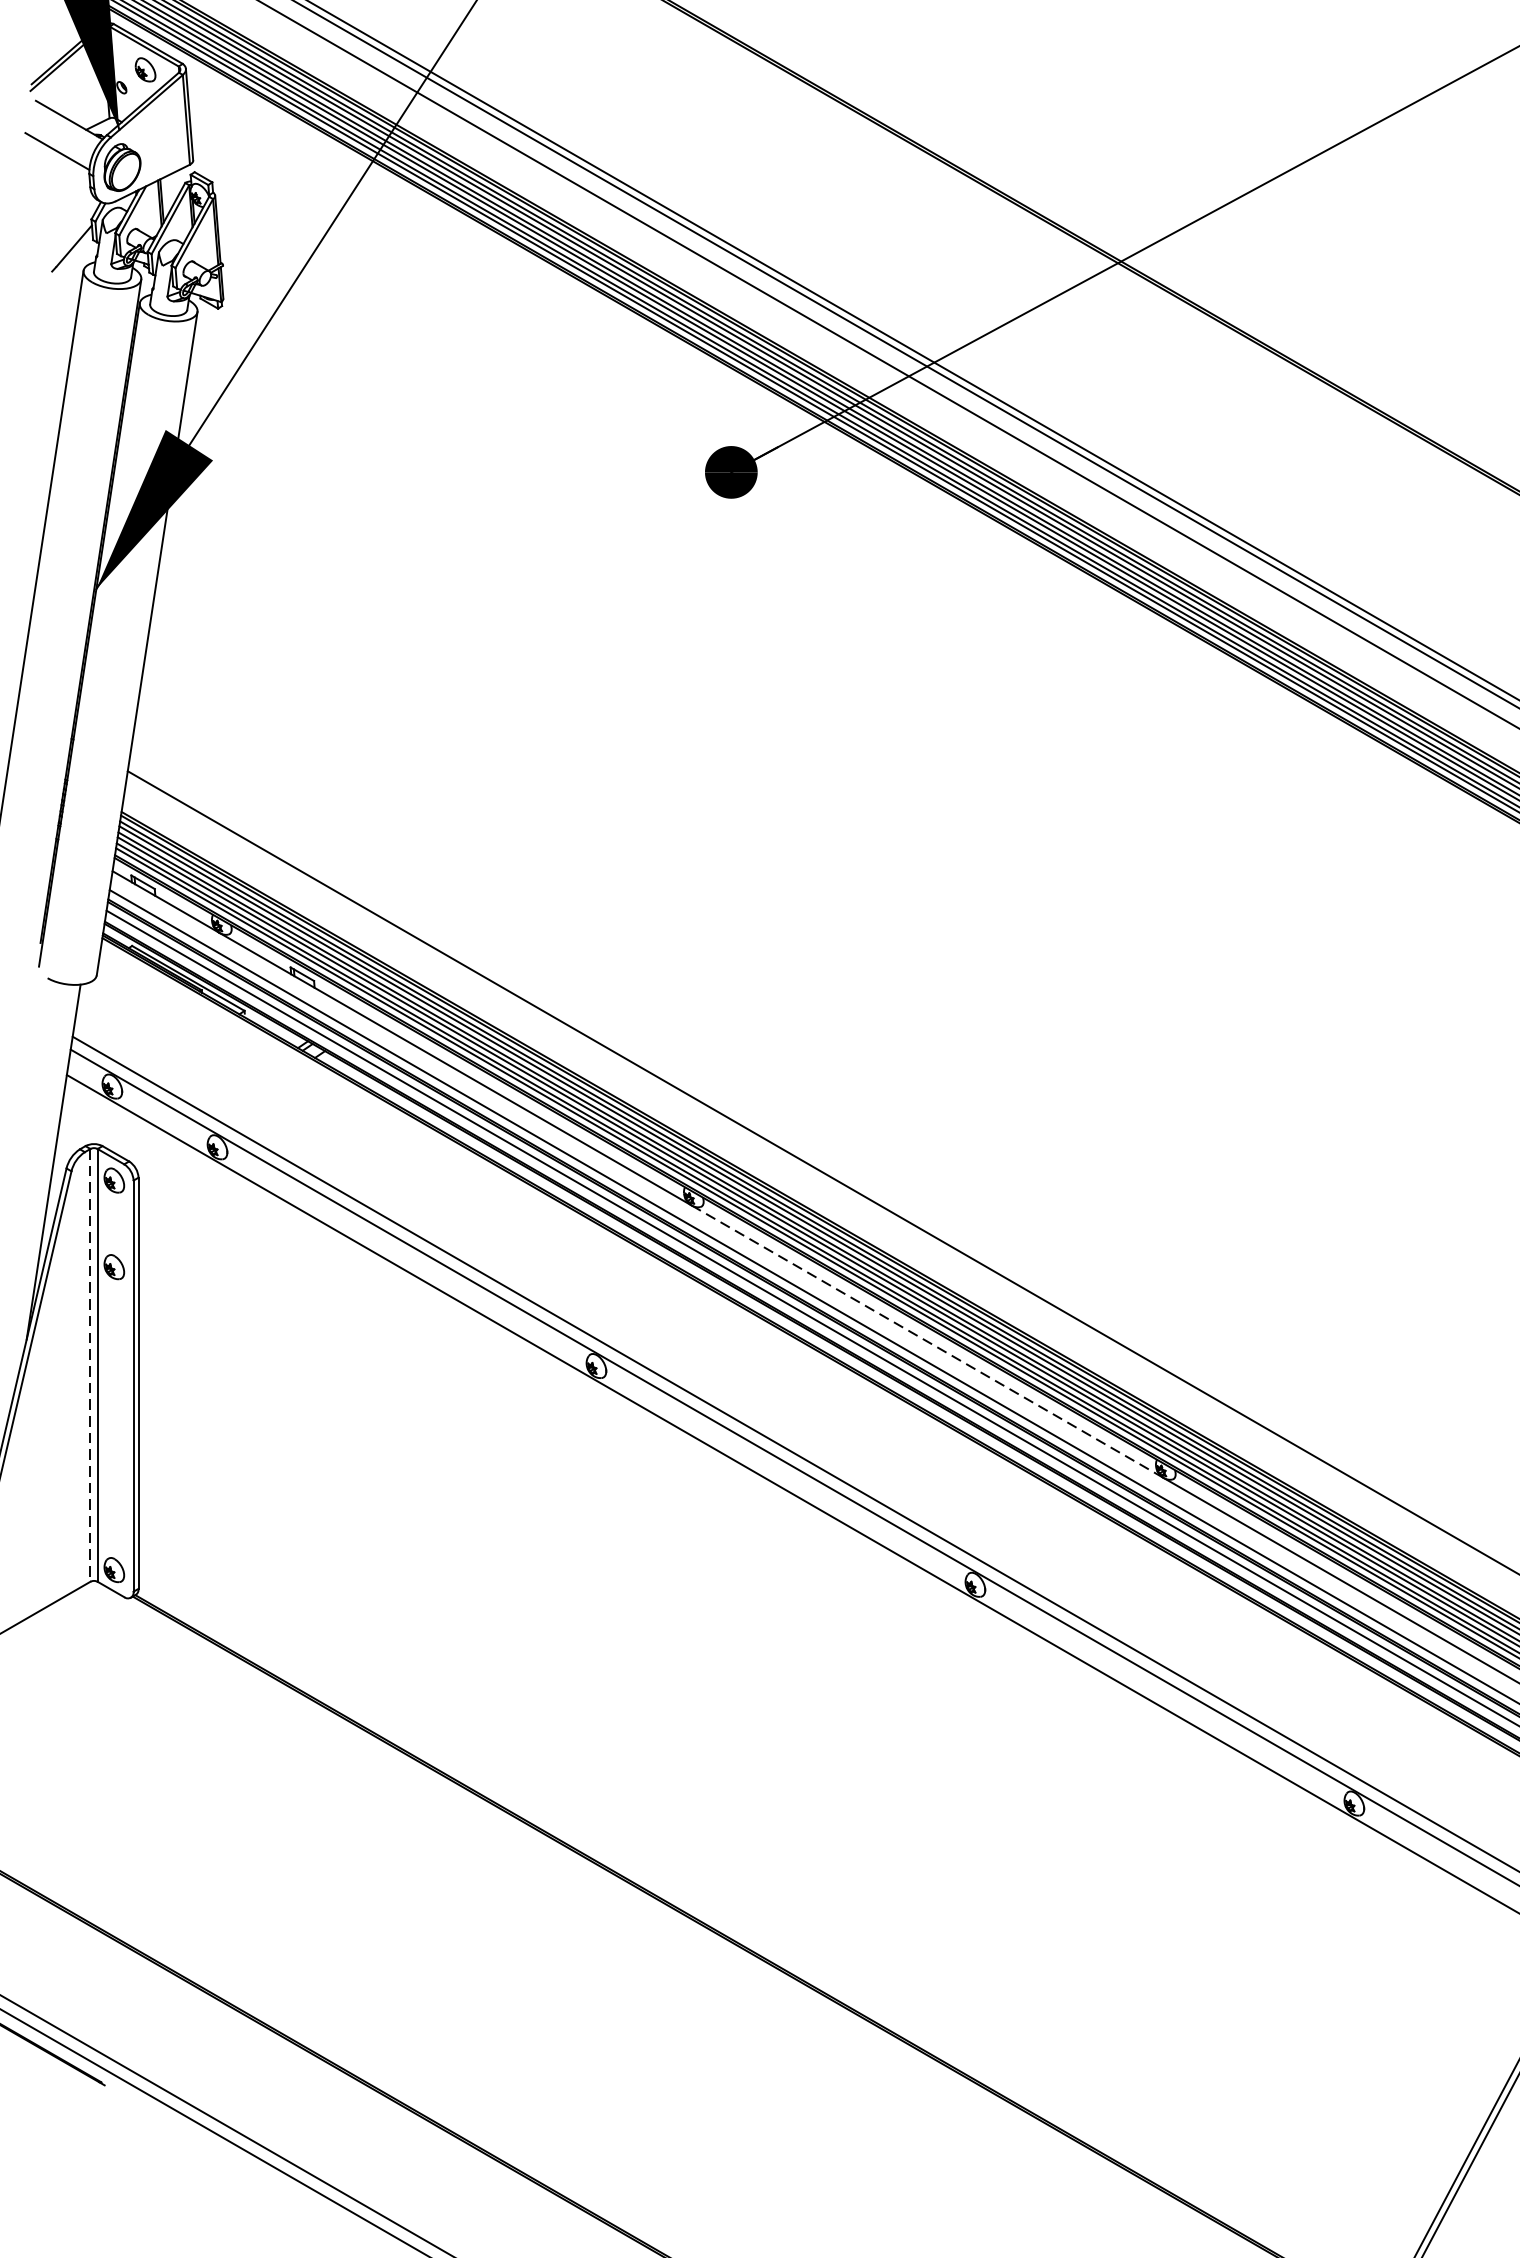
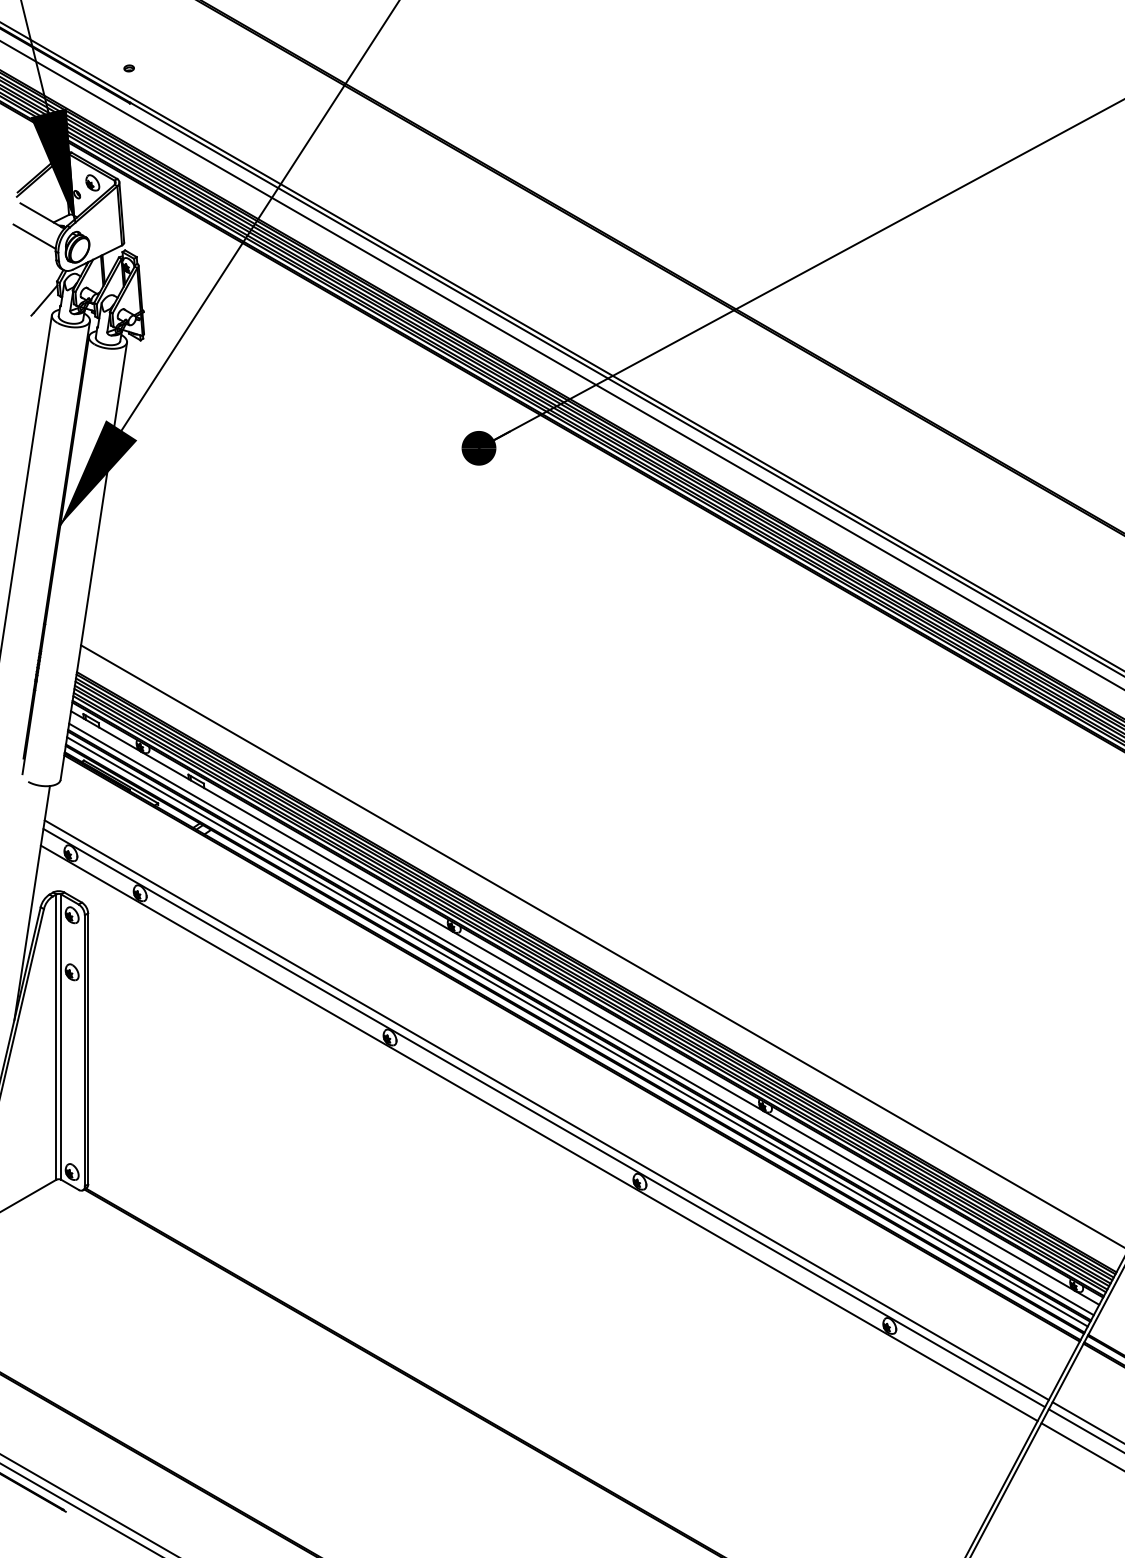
line: (927, 1341) -> (608, 1021), dashed -> solid
line: (90, 1366) -> (56, 1037), dashed -> solid

